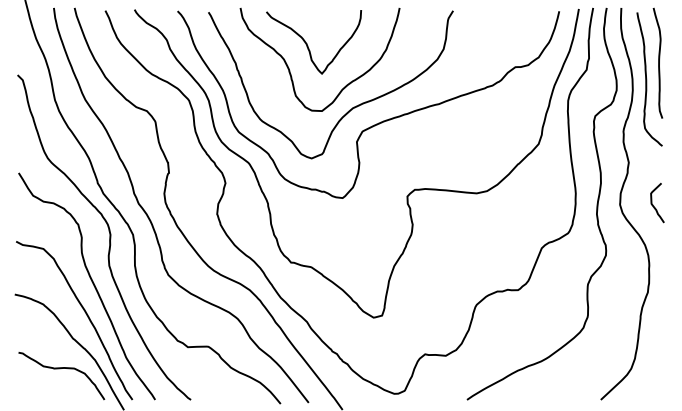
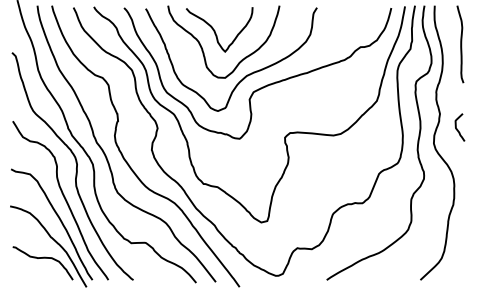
curve: (647, 79) -> (453, 55), removed
curve: (653, 204) -> (457, 128), moved

